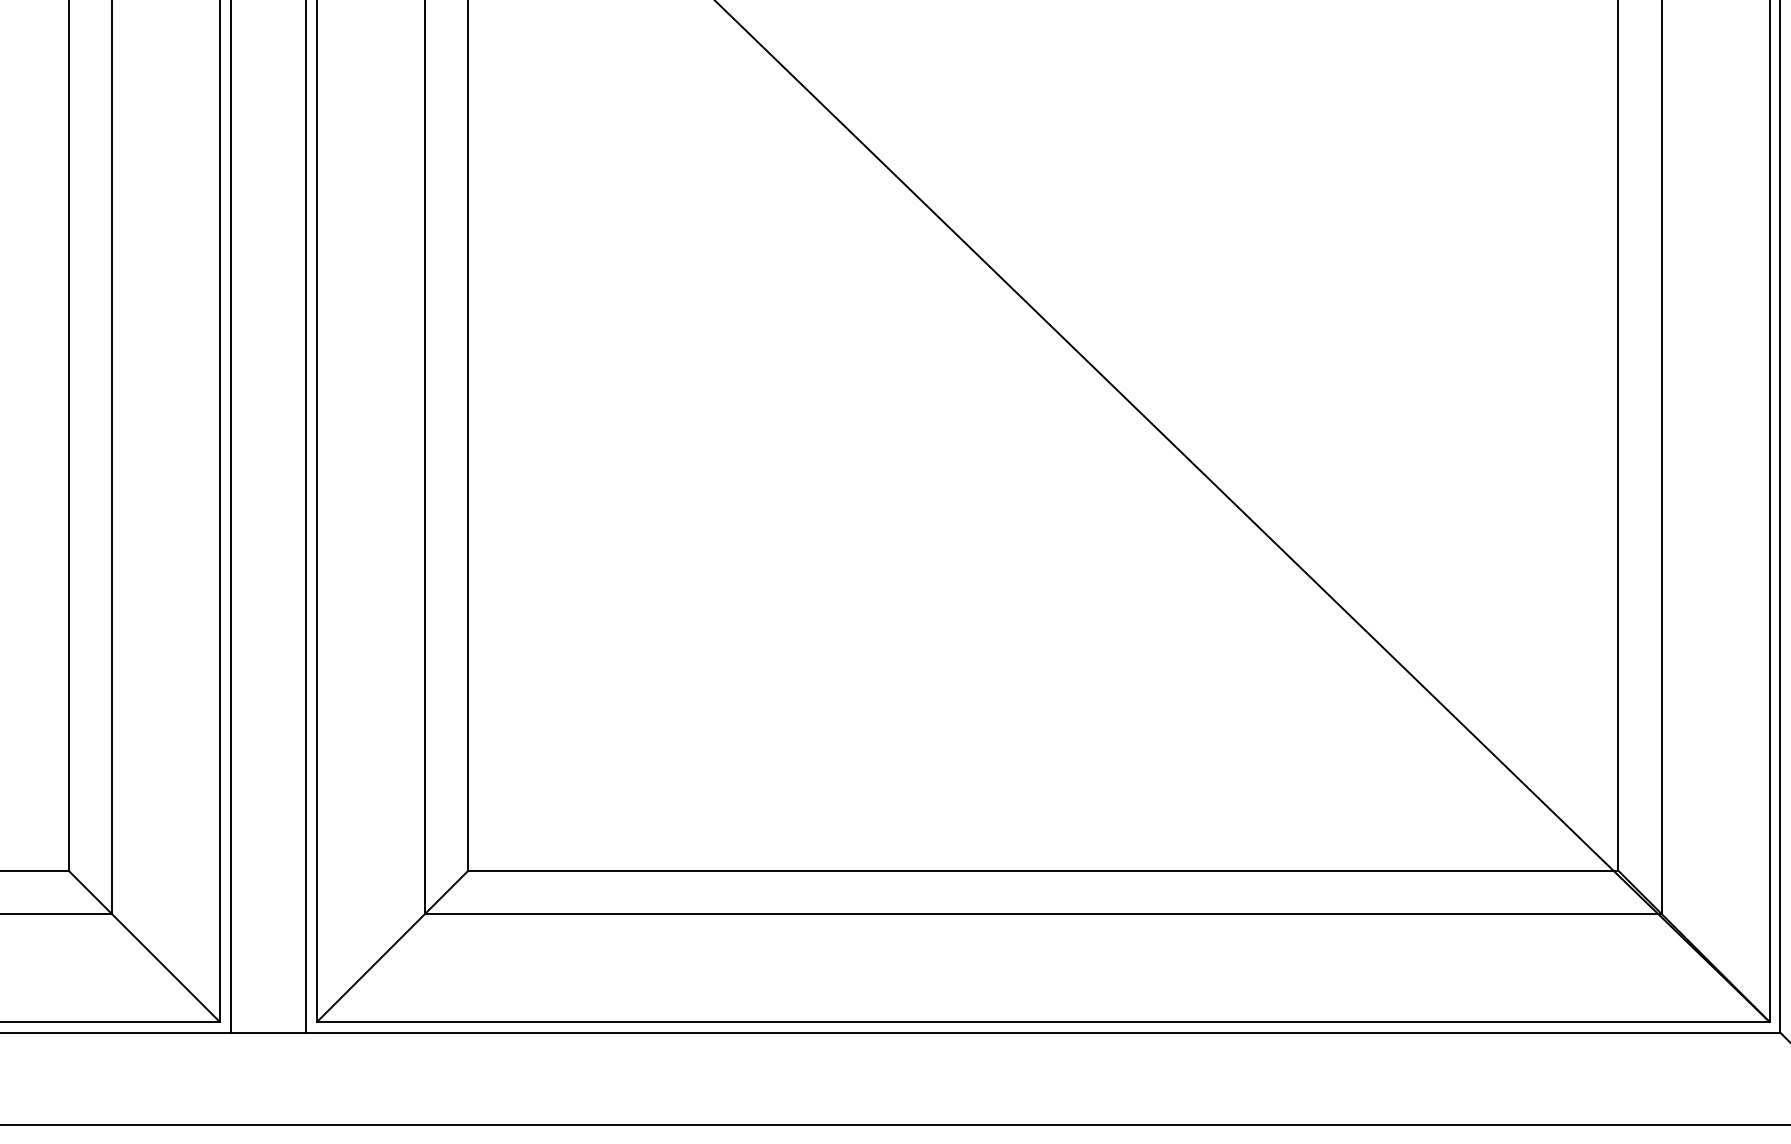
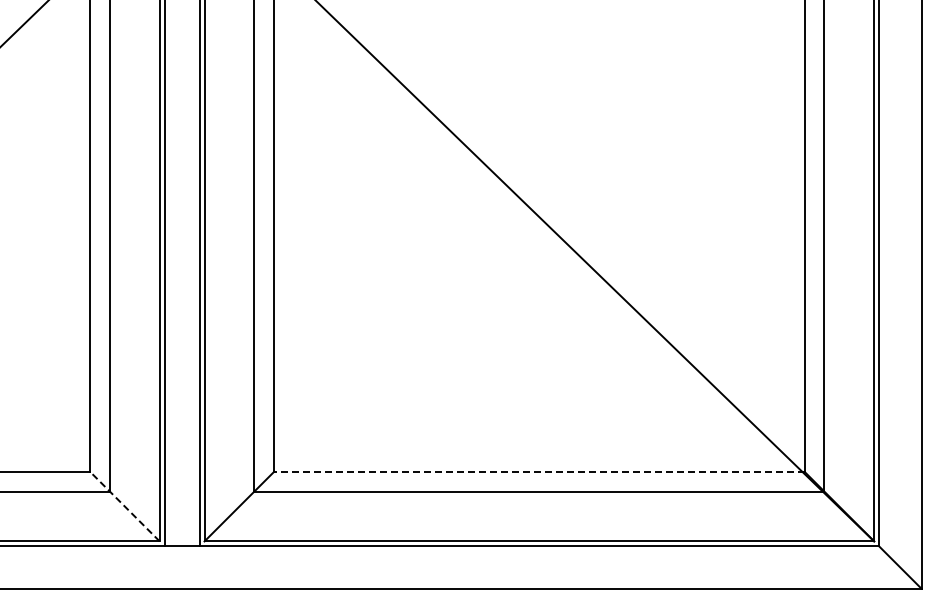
line: (1041, 870) -> (538, 471), solid -> dashed
line: (143, 946) -> (124, 506), solid -> dashed

